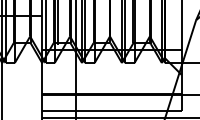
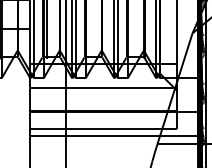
line: (111, 72) -> (103, 88), added

